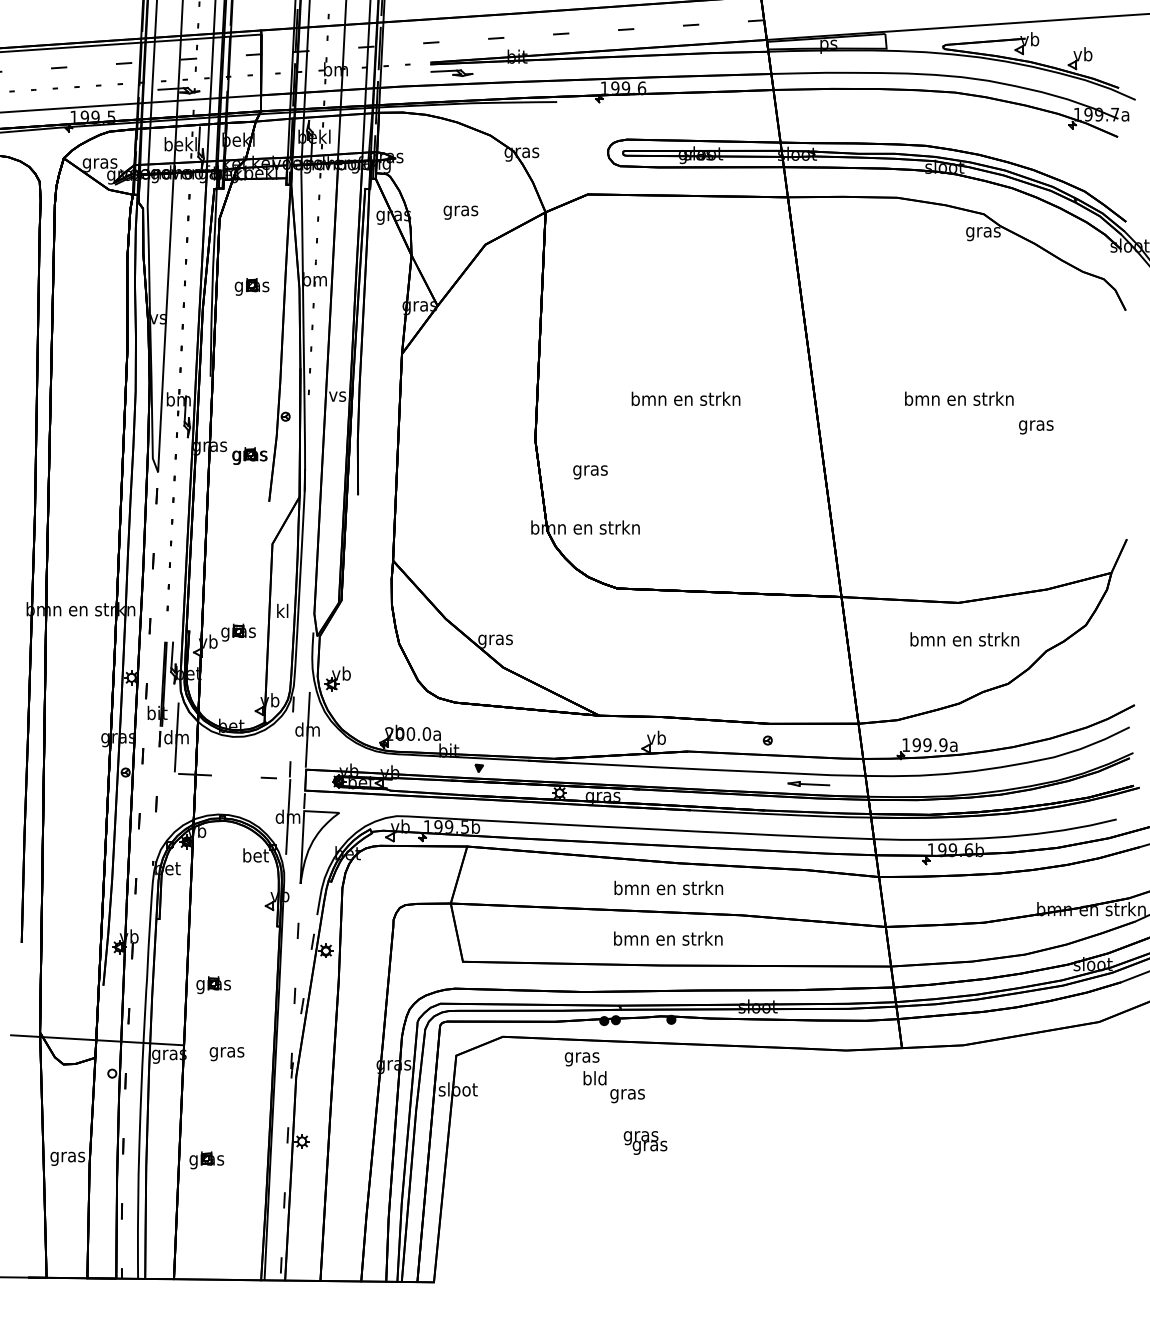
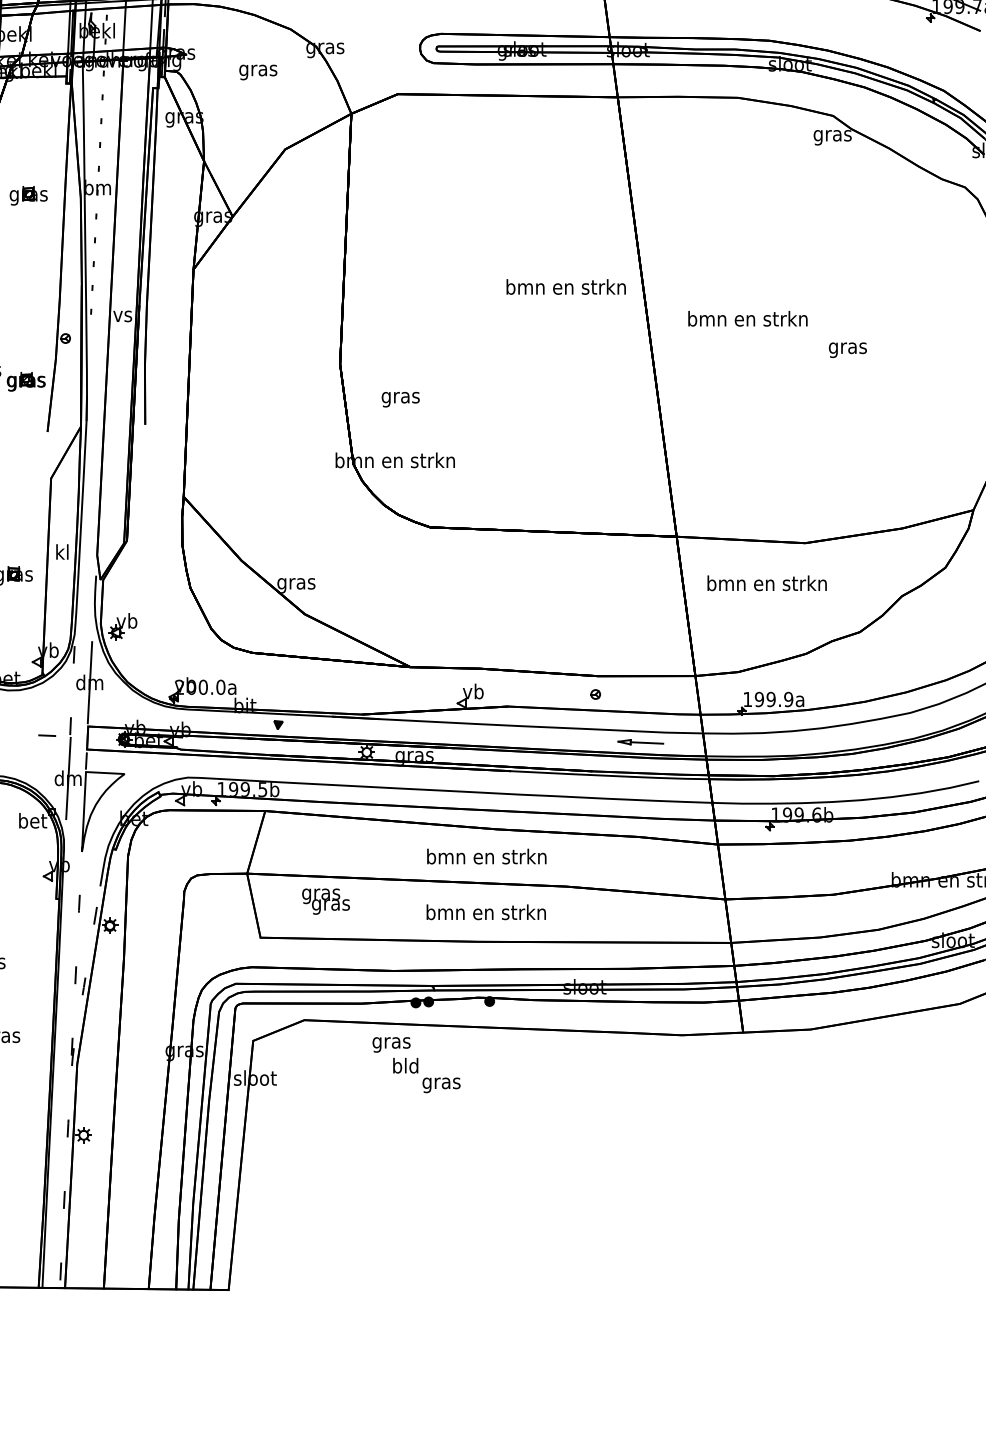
text: (460, 212) -> (257, 72), moved
text: (685, 398) -> (565, 286), moved
text: (959, 398) -> (748, 318), moved
text: (1036, 427) -> (848, 350), moved
text: (964, 639) -> (766, 583), moved
text: (645, 1142) -> (325, 901), moved

